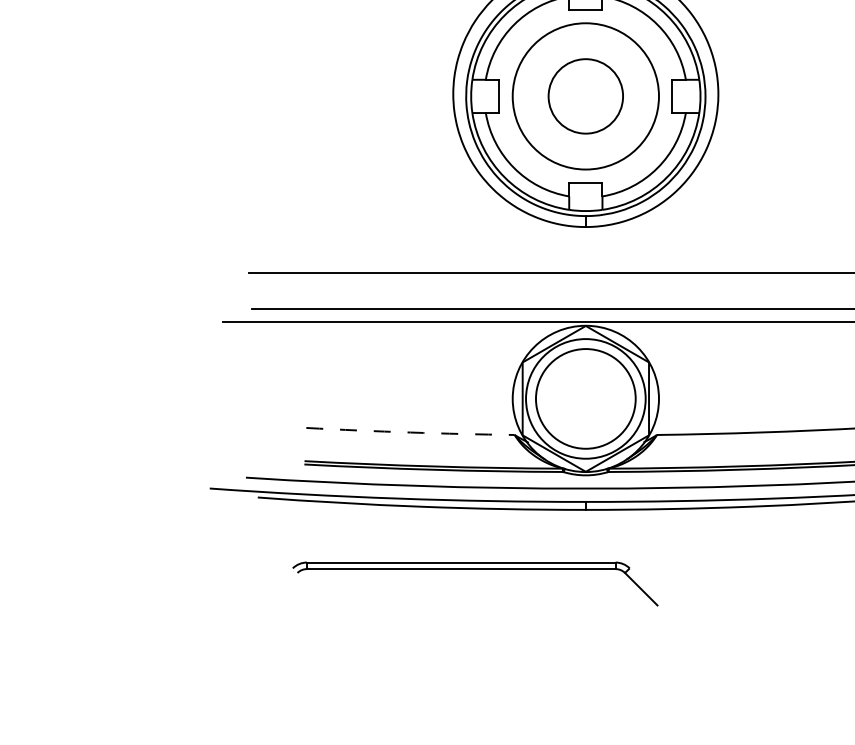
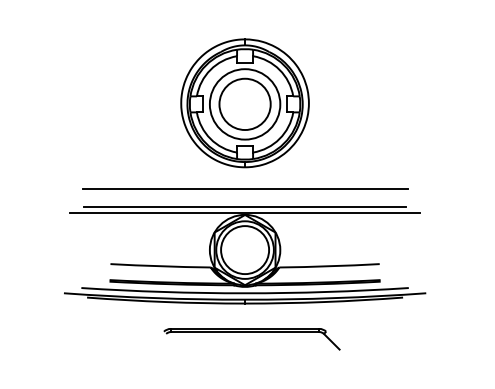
circle: (584, 96) -> (244, 104), size x1.43
arc: (410, 432) -> (160, 266), dashed -> solid
part: (474, 569) -> (251, 332), moved

